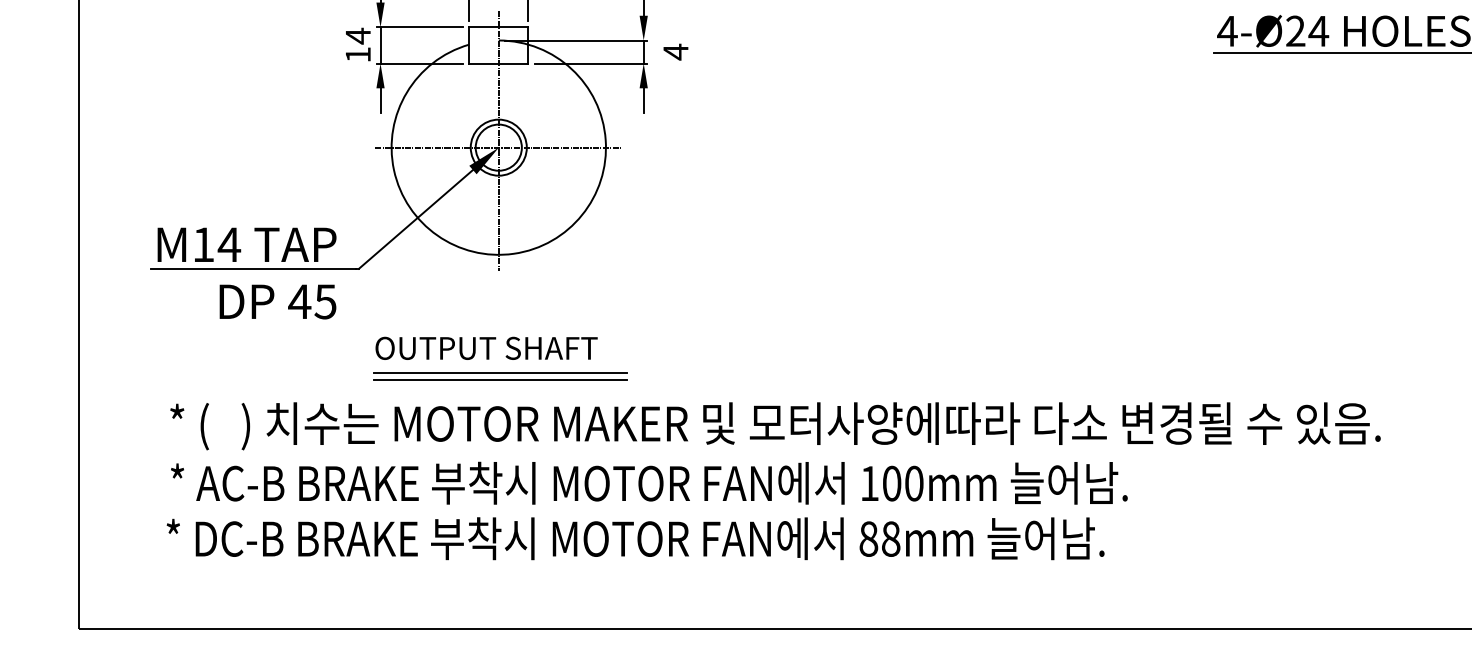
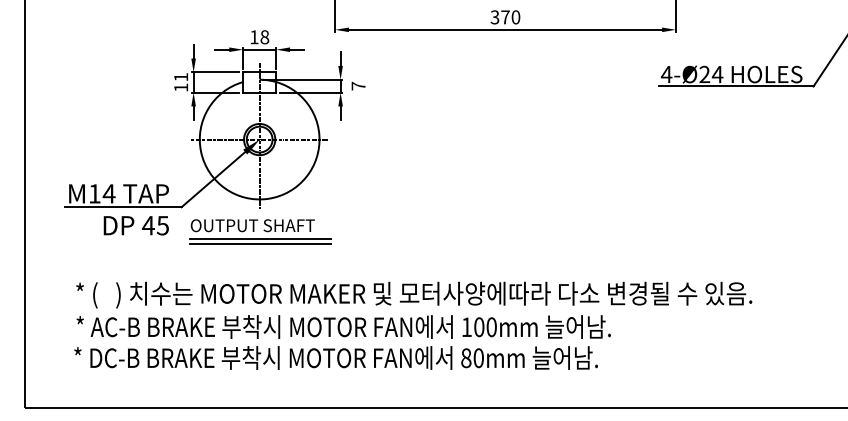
text: (358, 36) -> (181, 77), 14 -> 11
text: (675, 50) -> (358, 85), 4 -> 7
part: (500, 358) -> (260, 231), moved
text: (890, 539) -> (478, 358), 88mm -> 80mm

